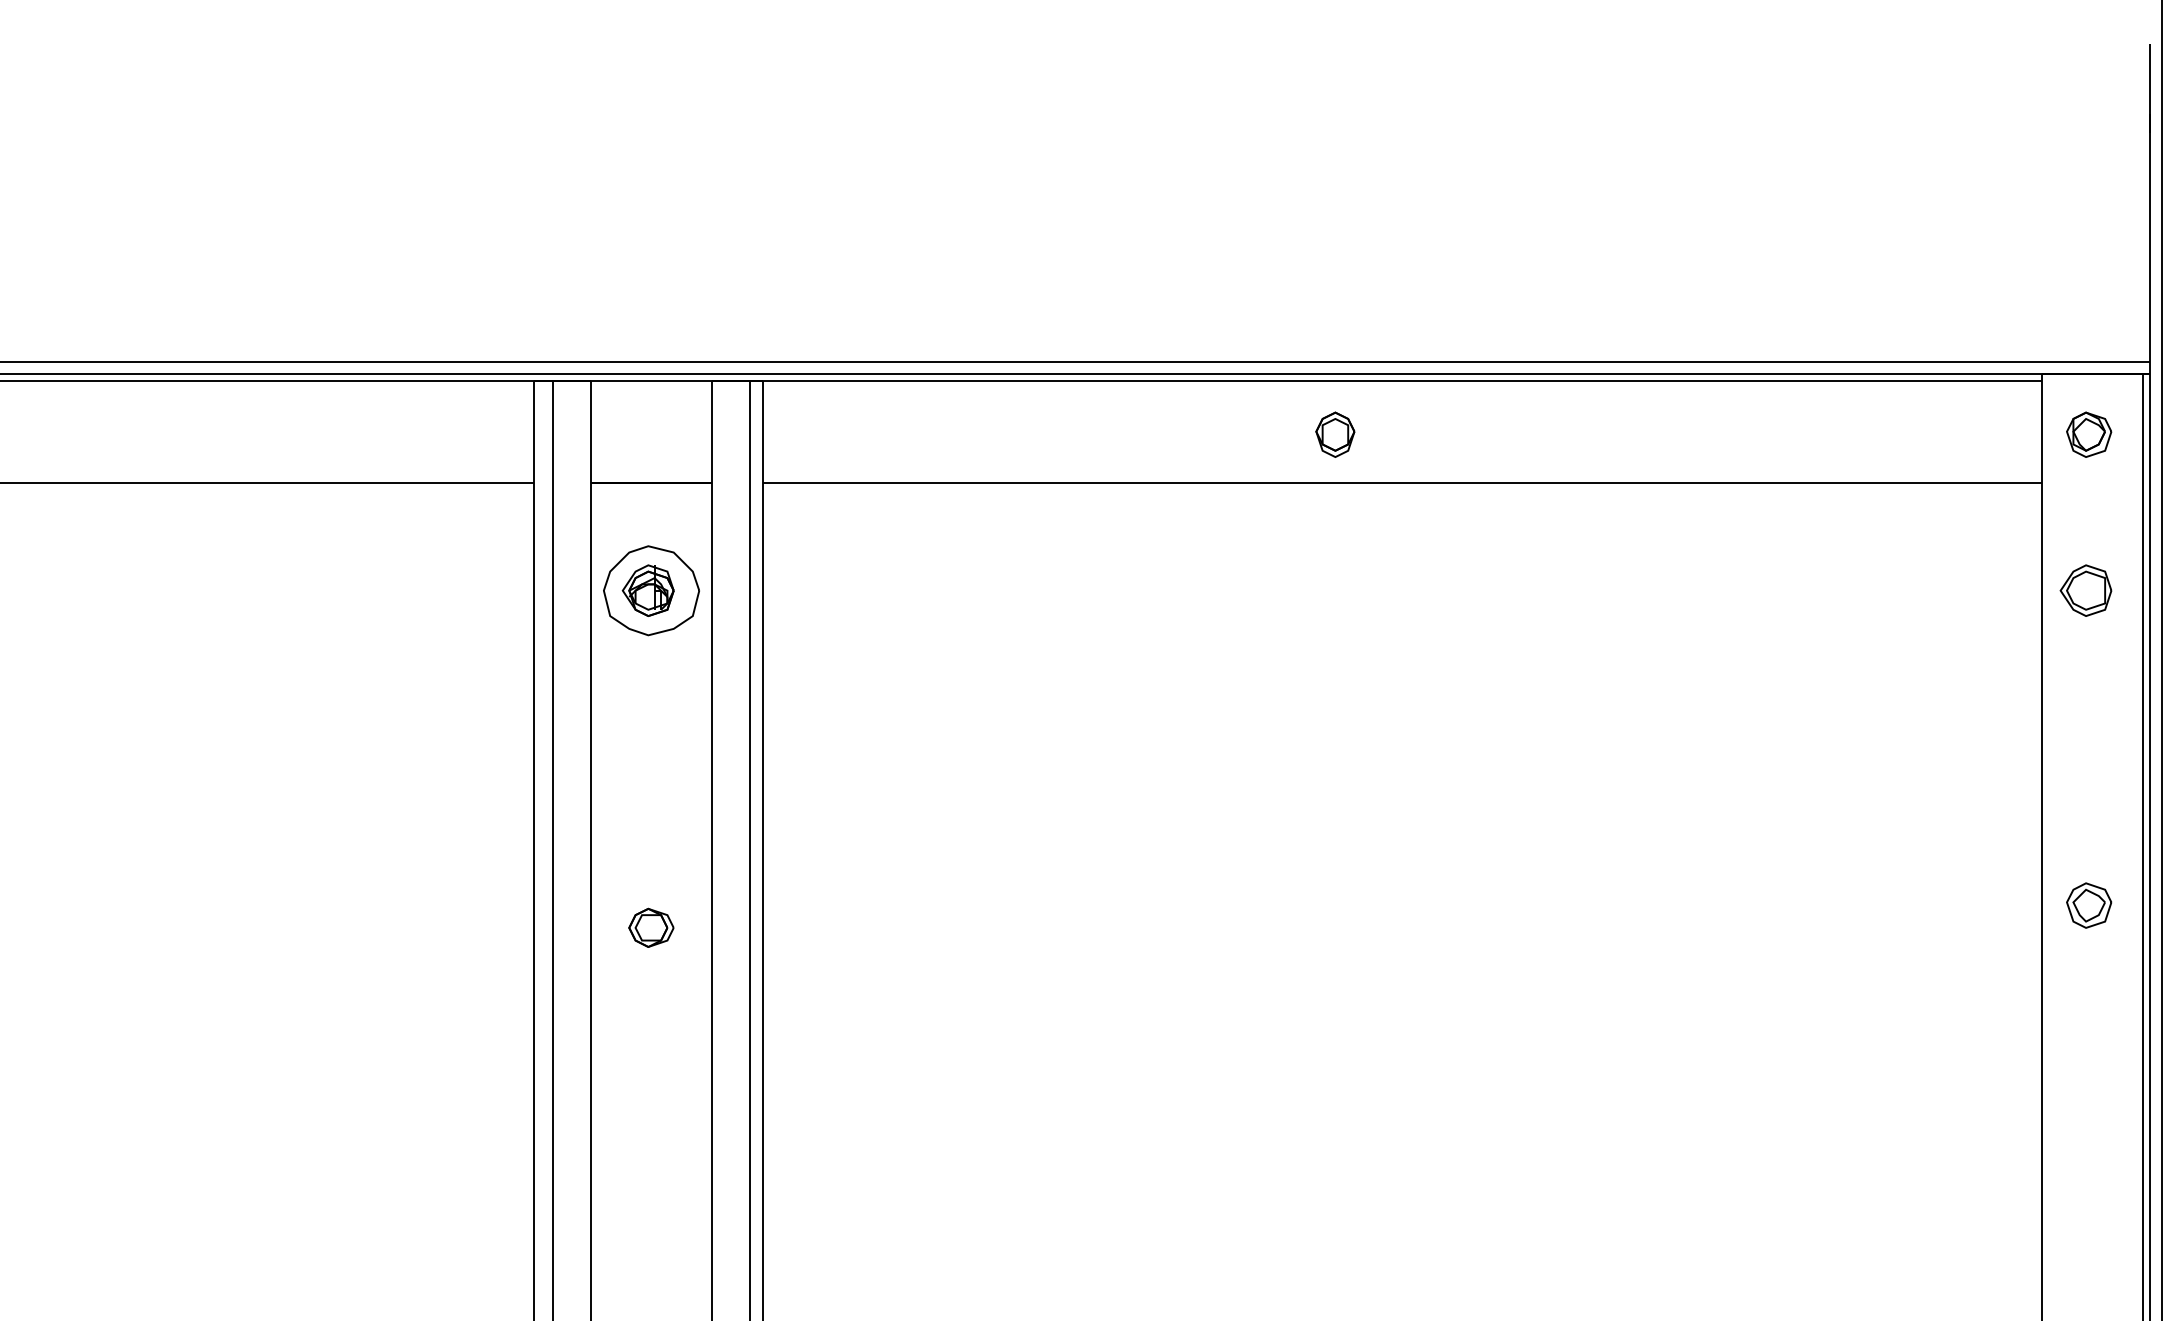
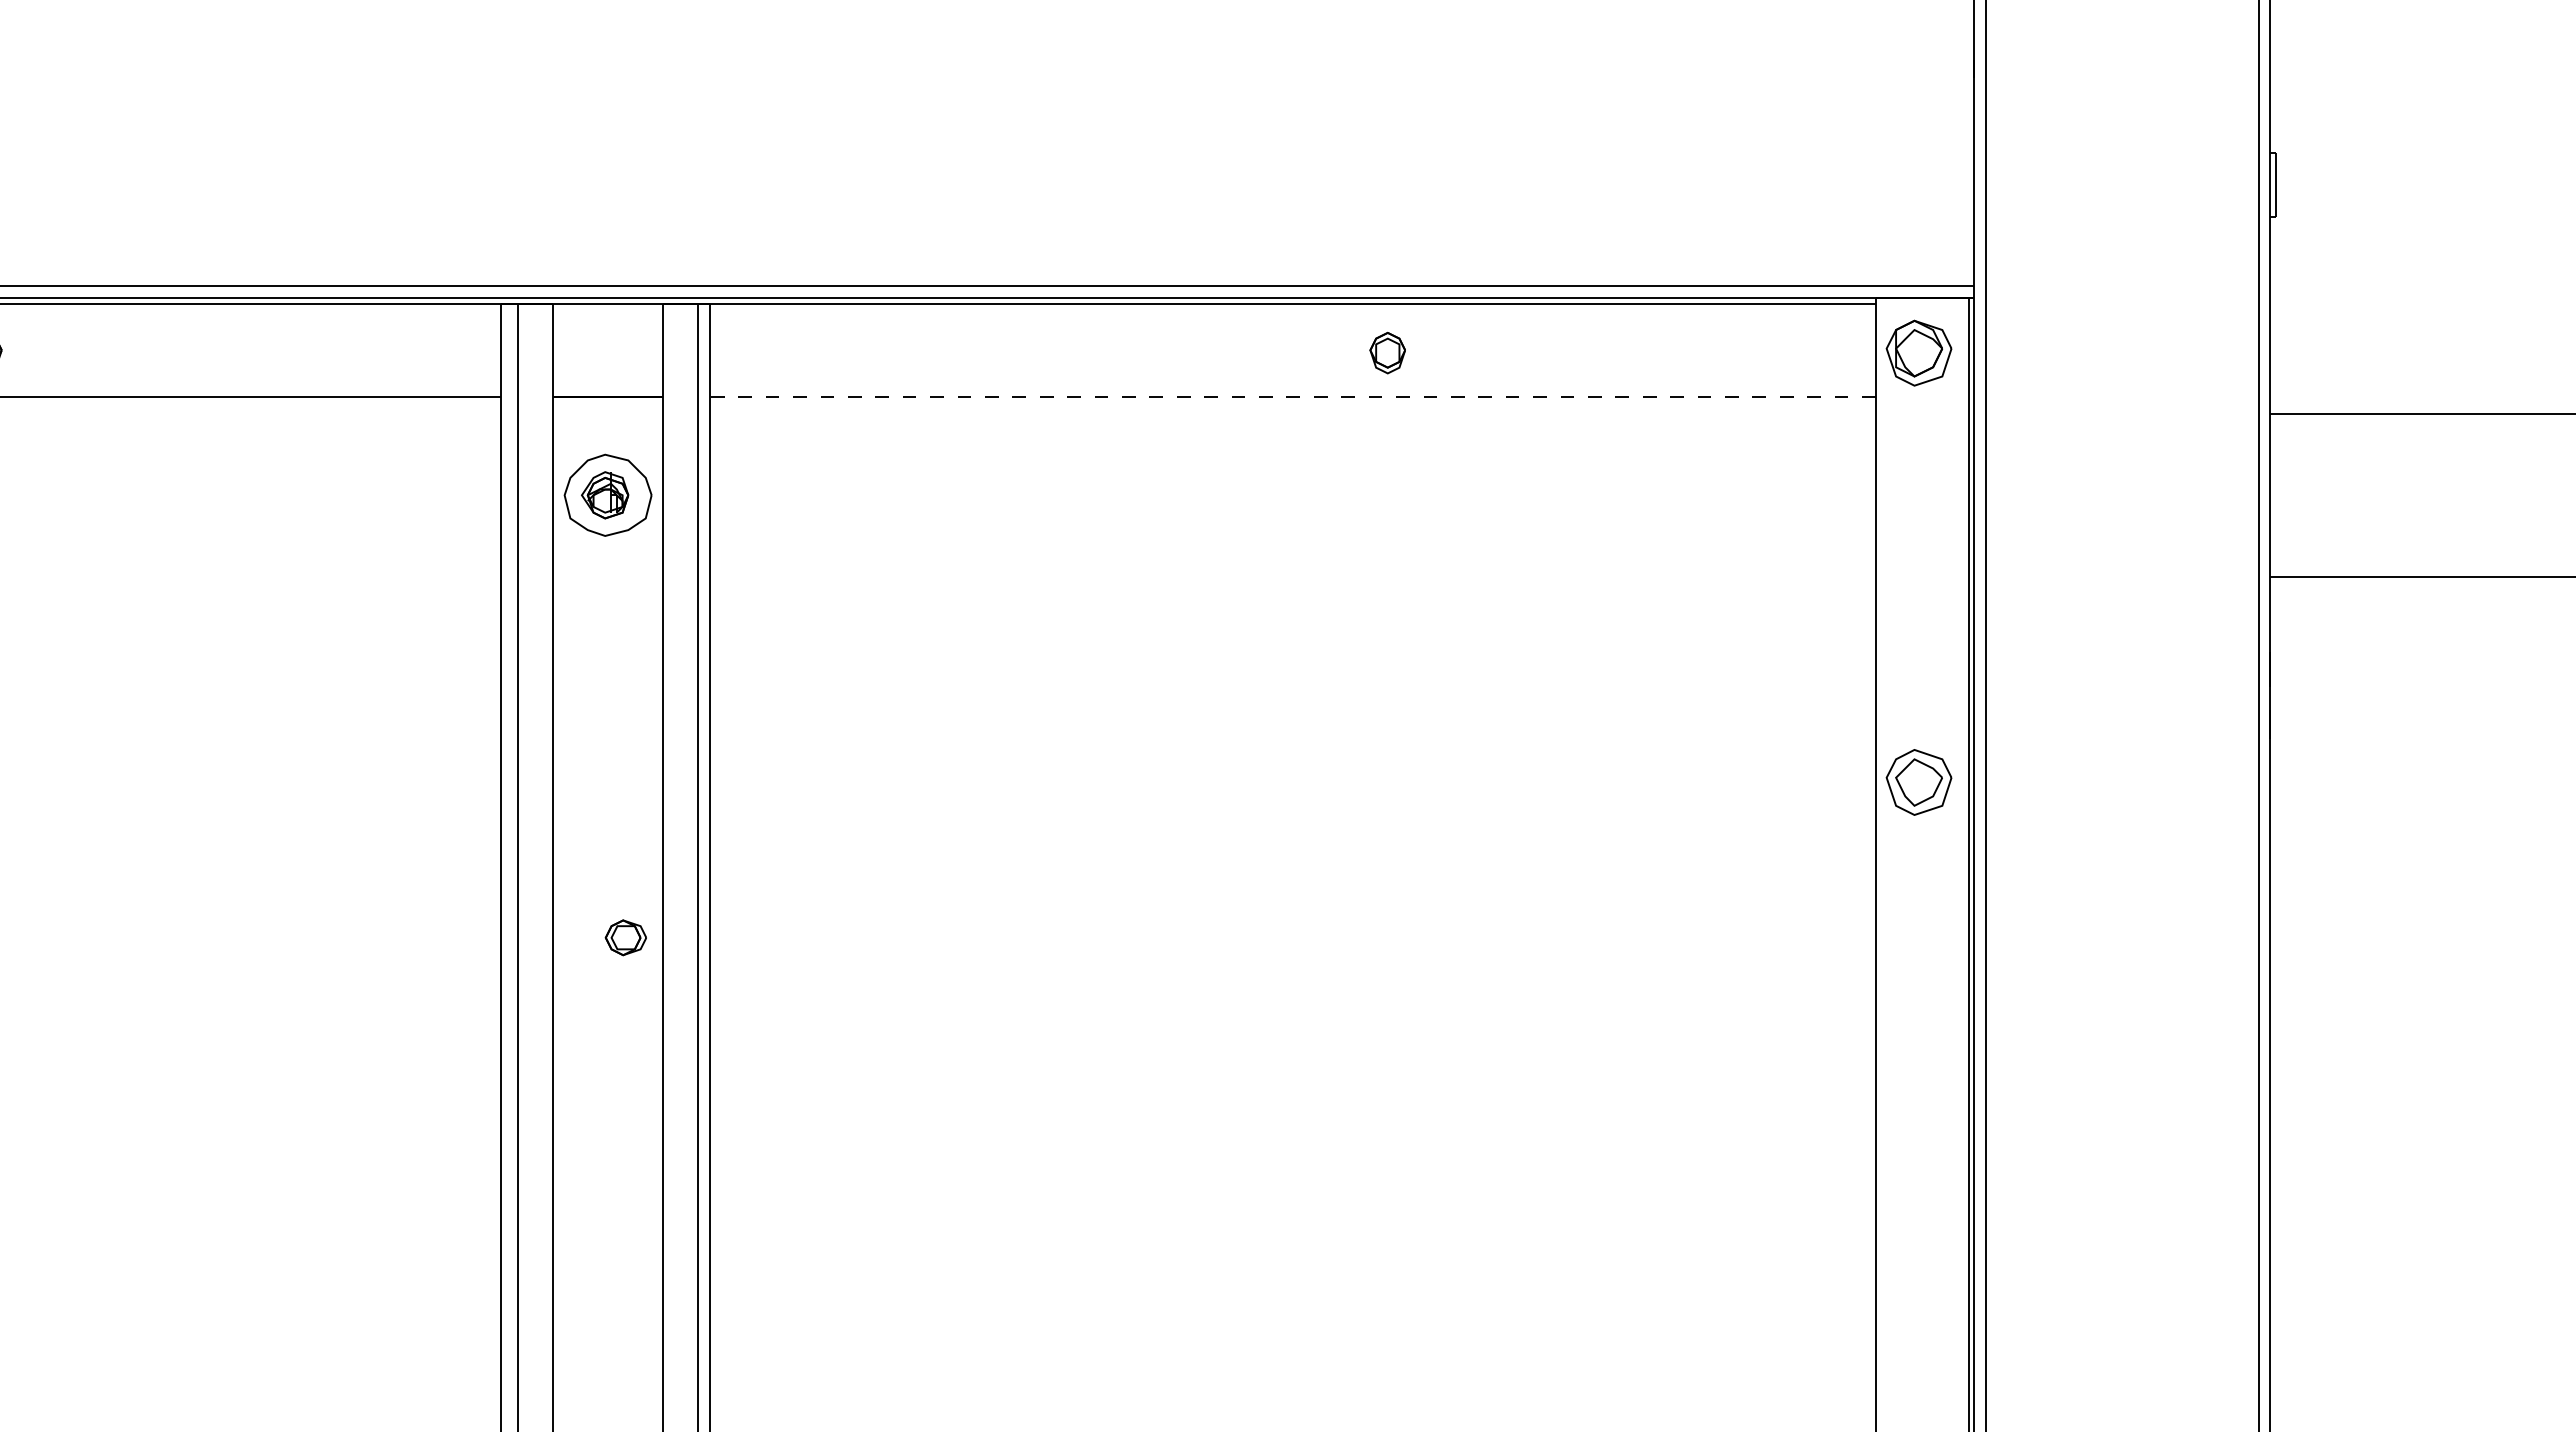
part: (1335, 434) -> (1387, 352), moved
part: (2089, 434) -> (1919, 352), size x1.6
line: (1401, 482) -> (1292, 396), solid -> dashed
part: (2086, 590) -> (1916, 495), removed
part: (2089, 905) -> (1919, 782), size x1.6
part: (650, 927) -> (625, 937), moved

